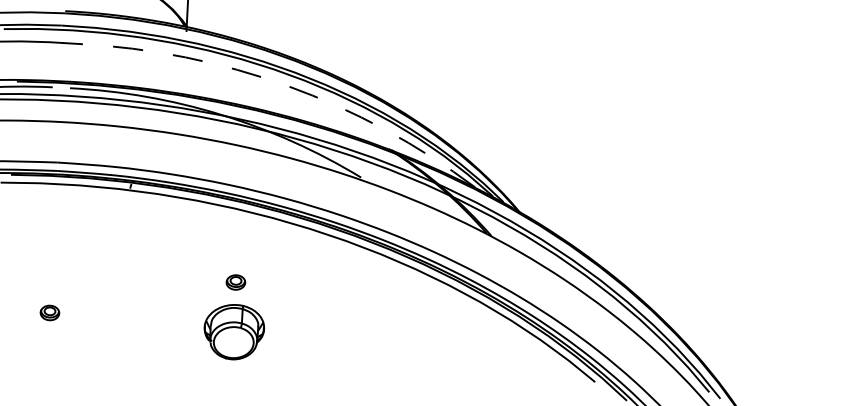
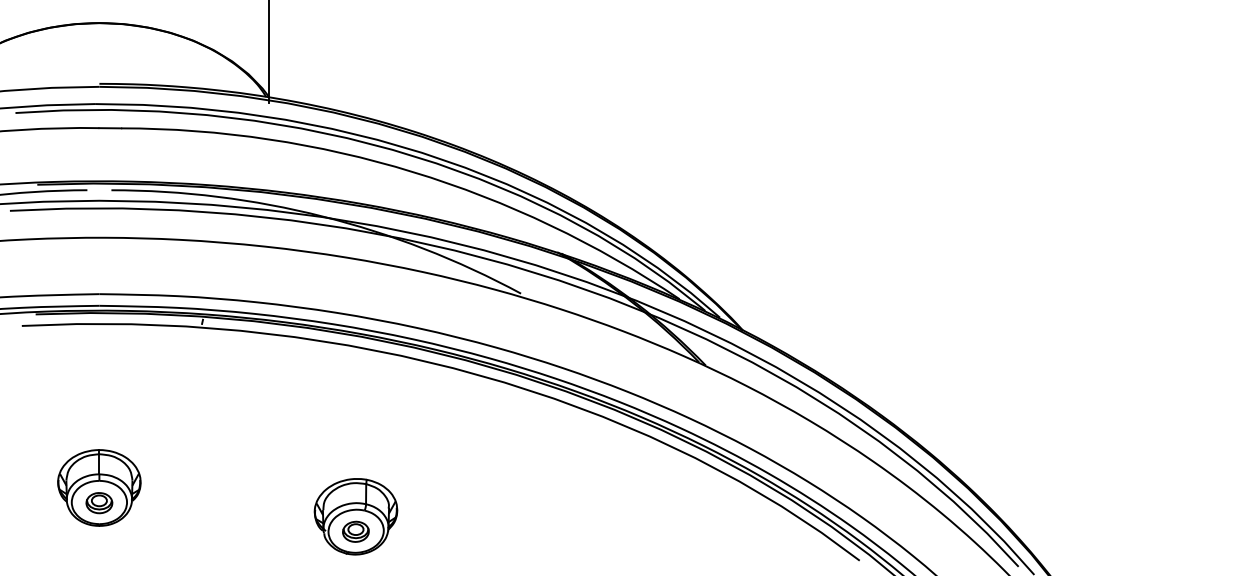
arc: (288, 86) -> (413, 172), dashed -> solid
part: (235, 282) -> (355, 531), moved
part: (50, 301) -> (99, 487), added

